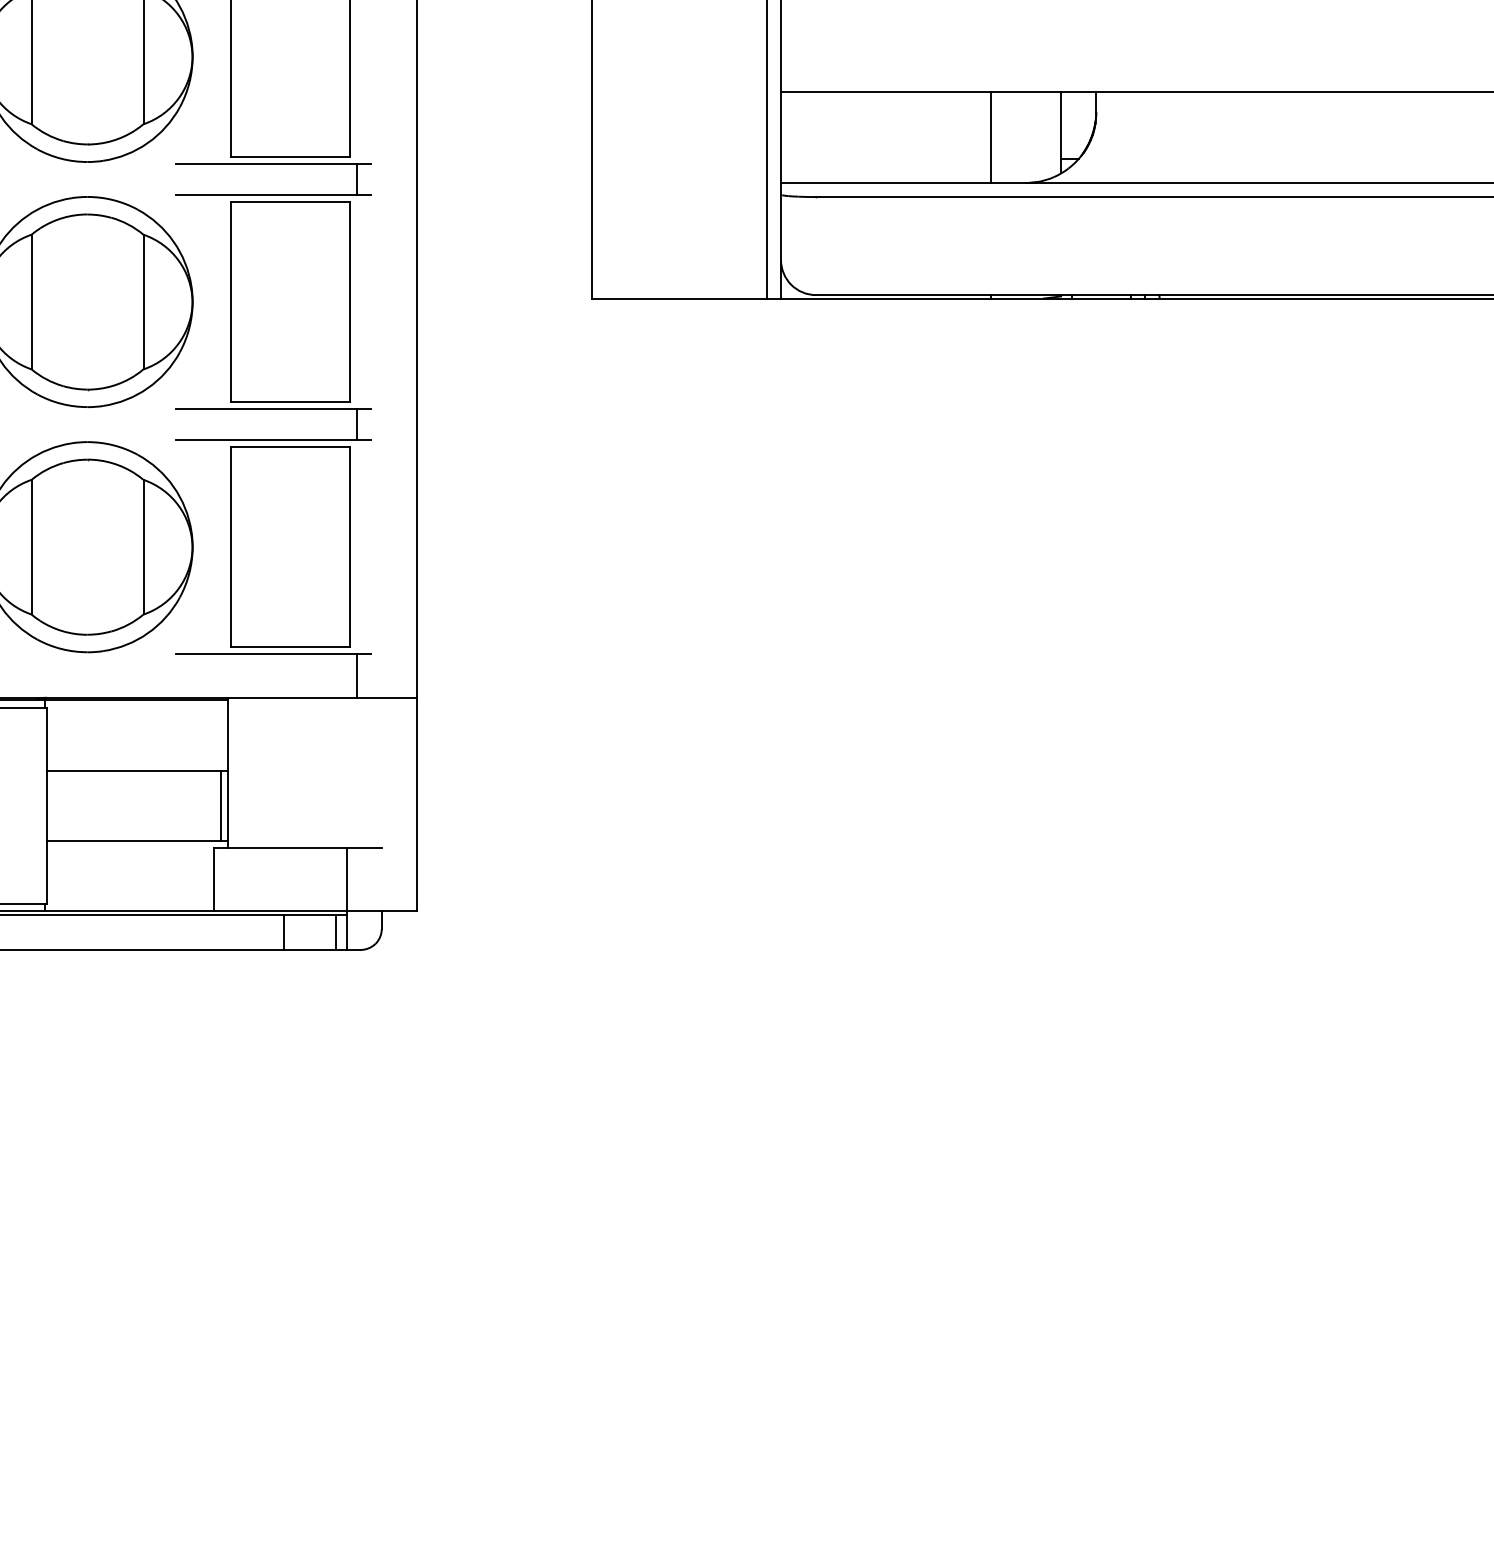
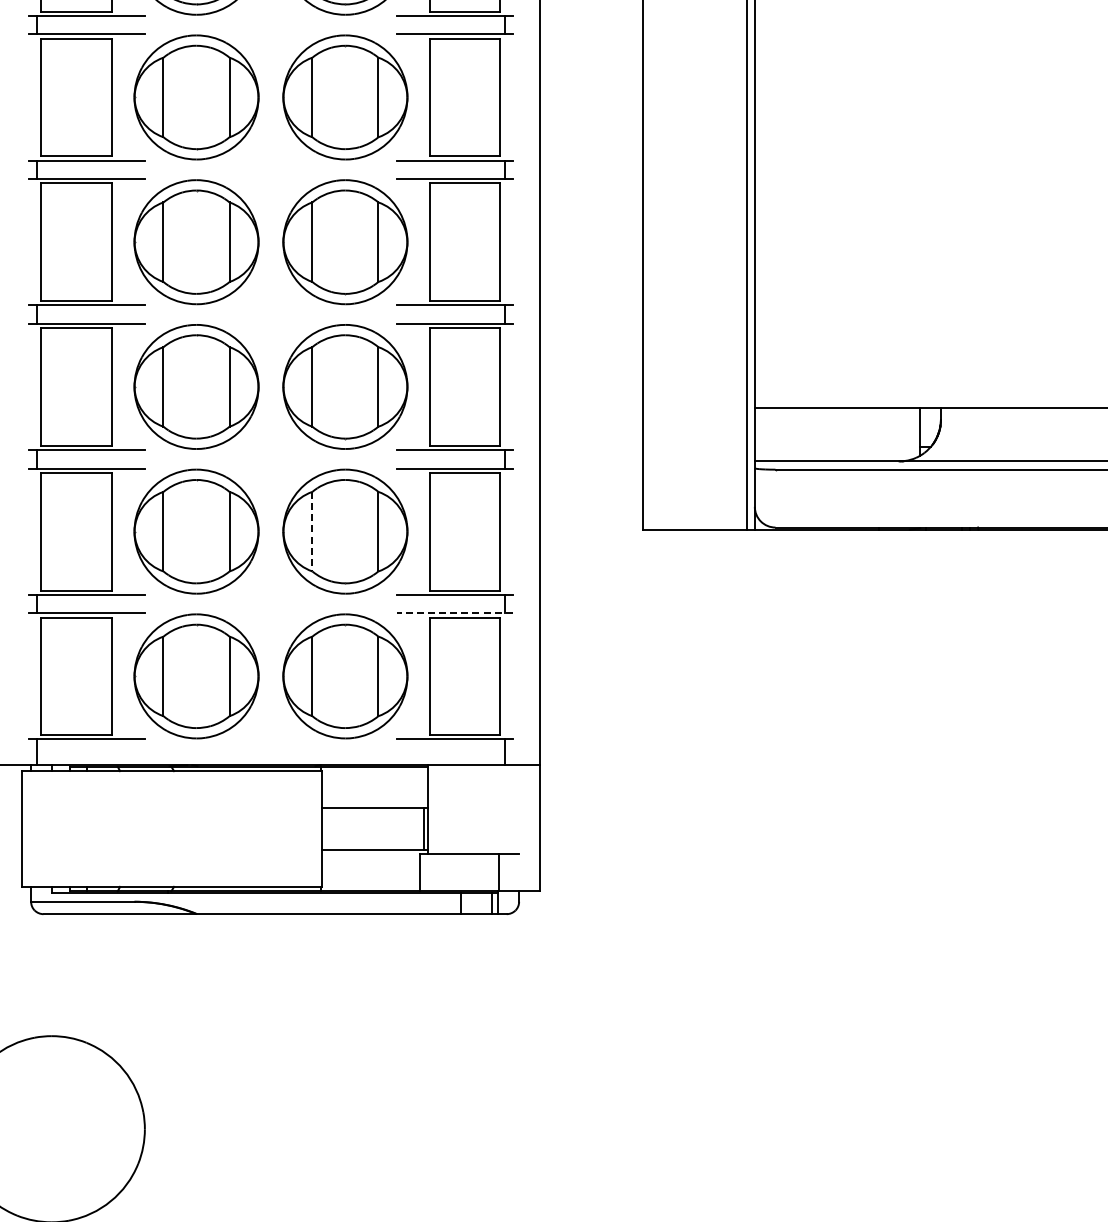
line: (990, 137) -> (878, 434), removed
line: (31, 301) -> (312, 531), solid -> dashed
line: (274, 440) -> (455, 613), solid -> dashed

